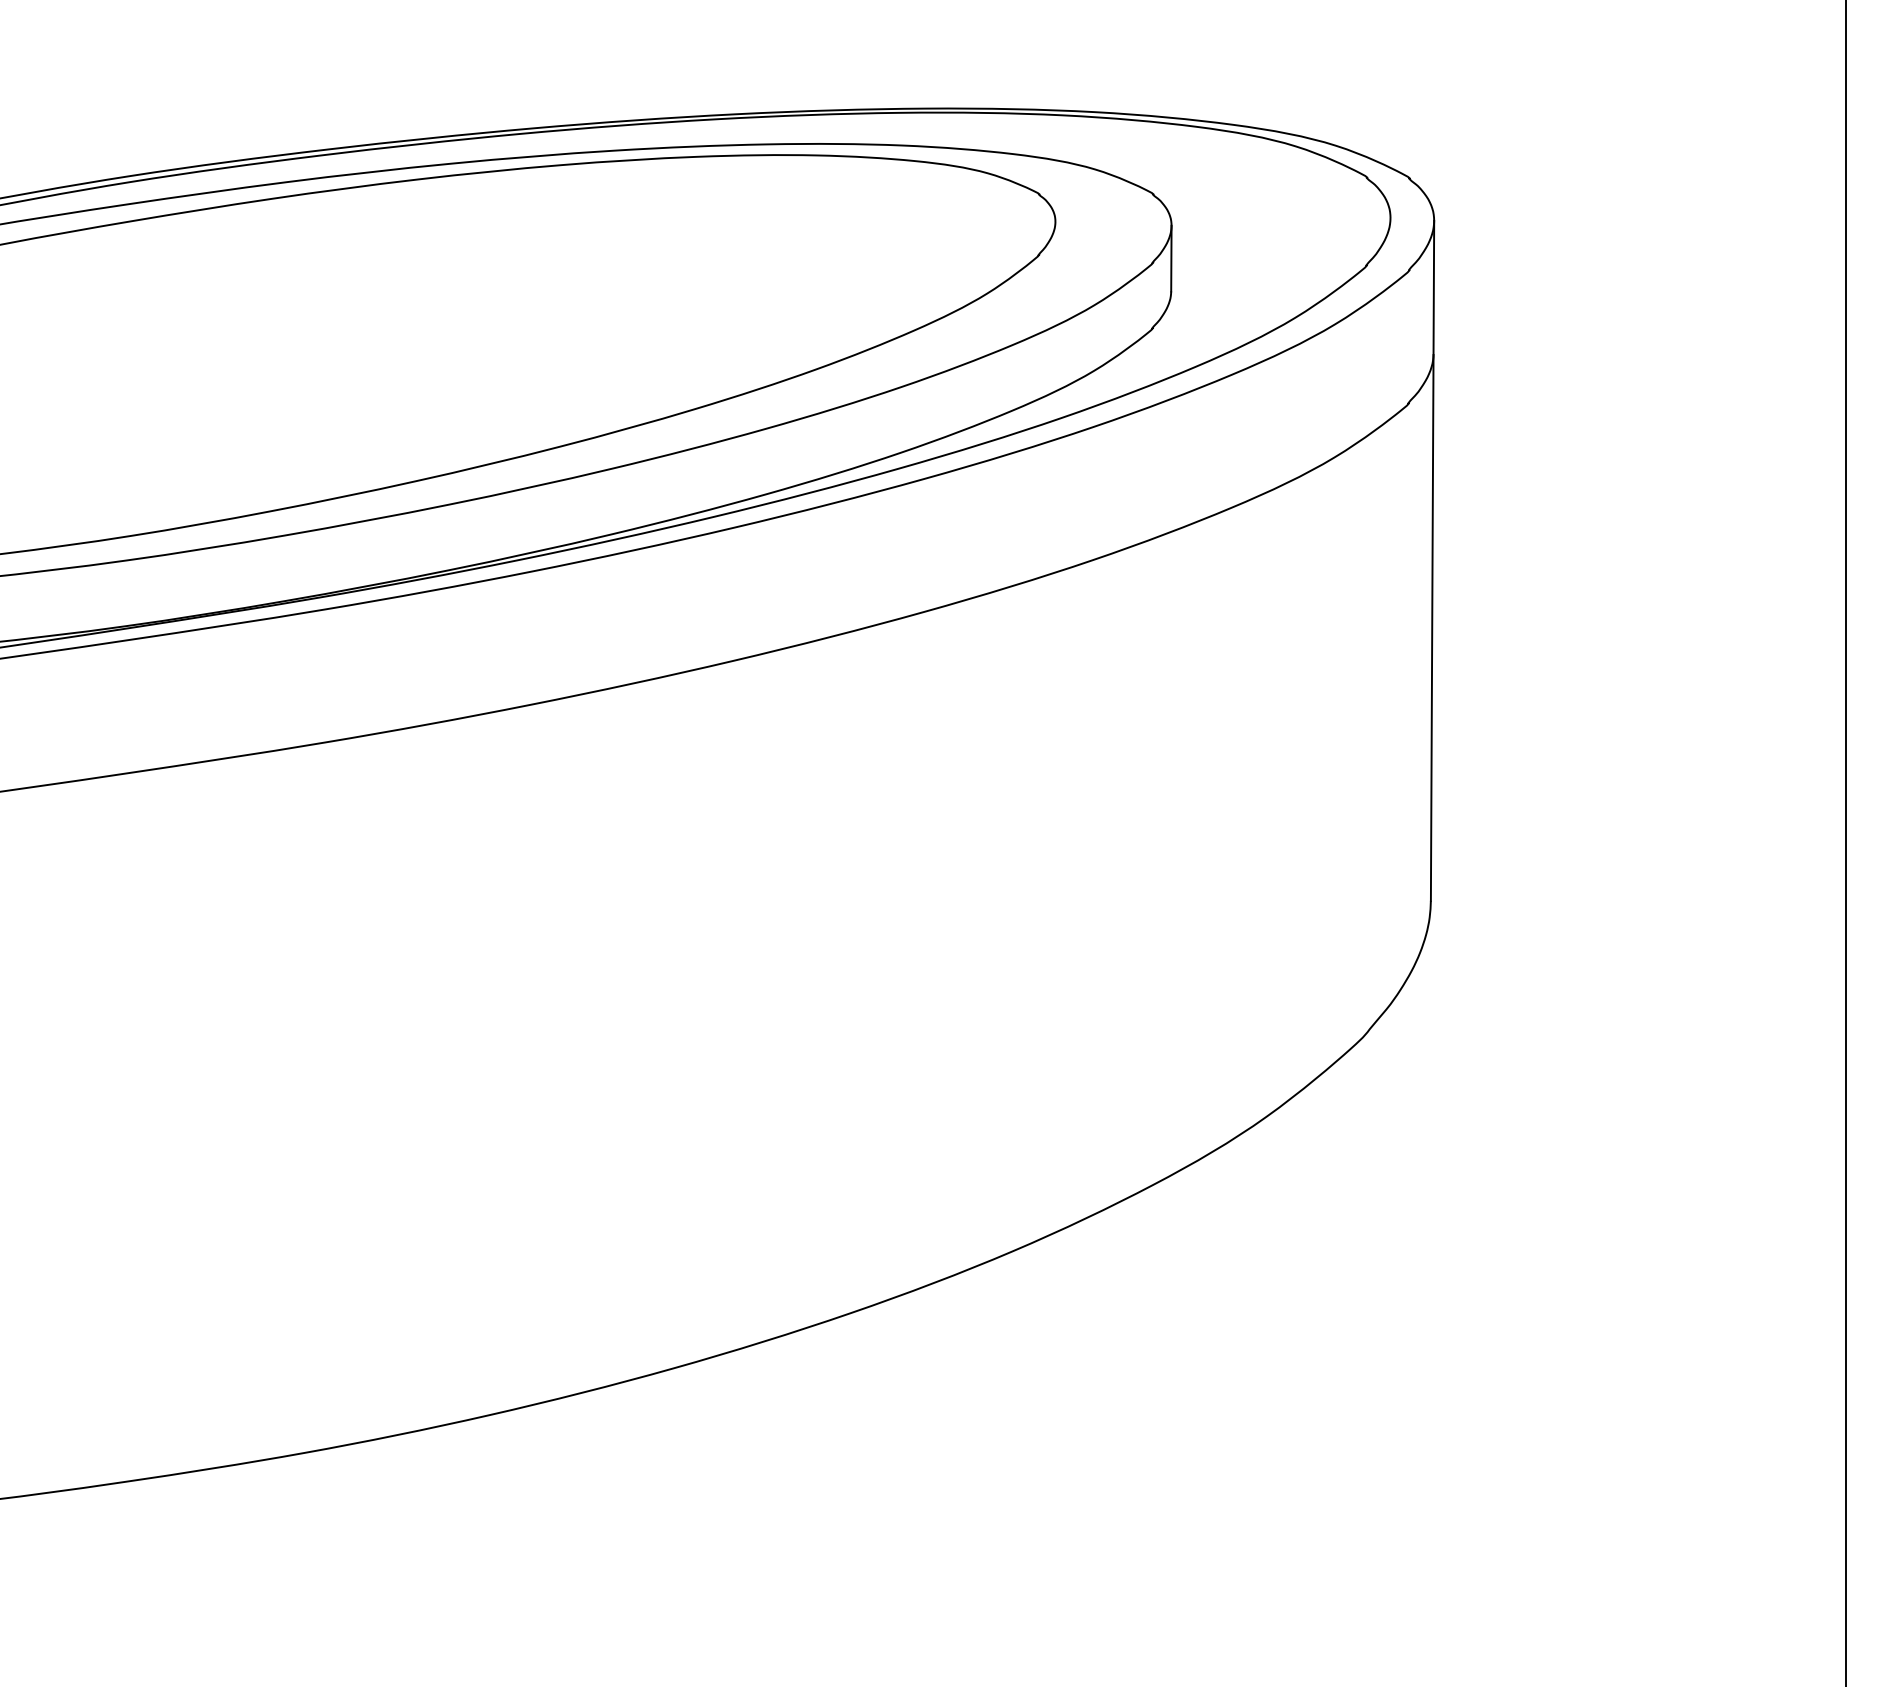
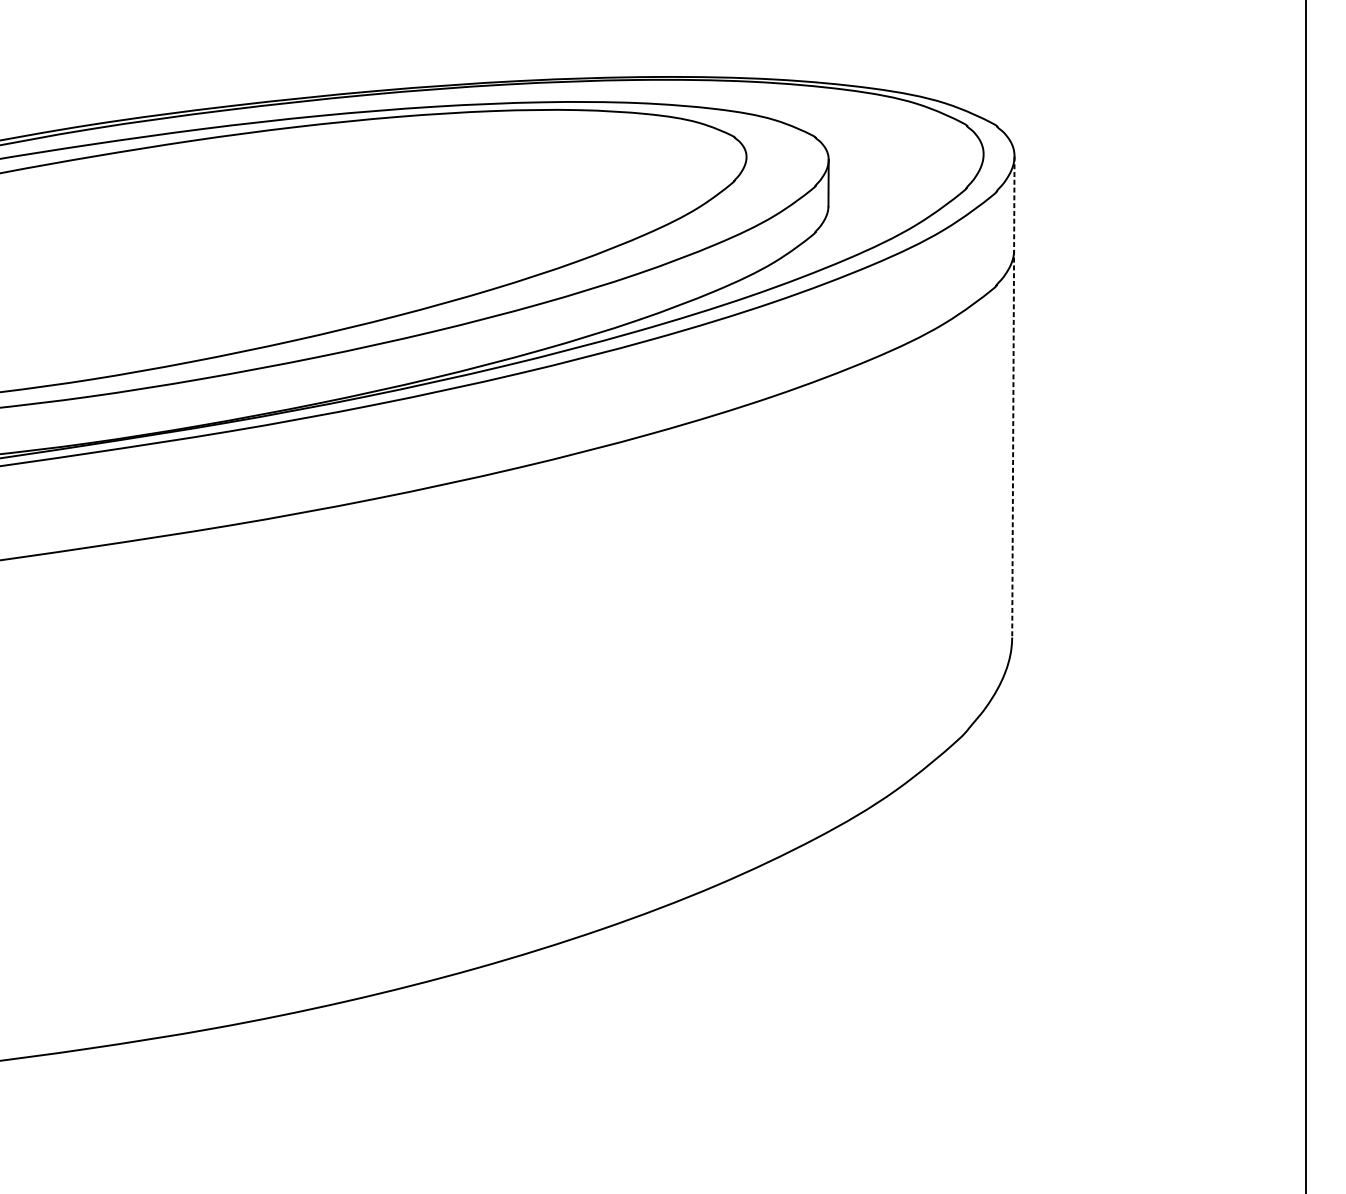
line: (1432, 560) -> (1013, 396), solid -> dashed

